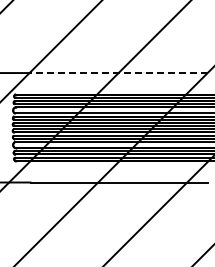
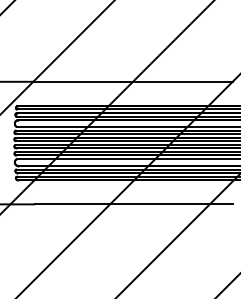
line: (119, 73) -> (133, 82), dashed -> solid

